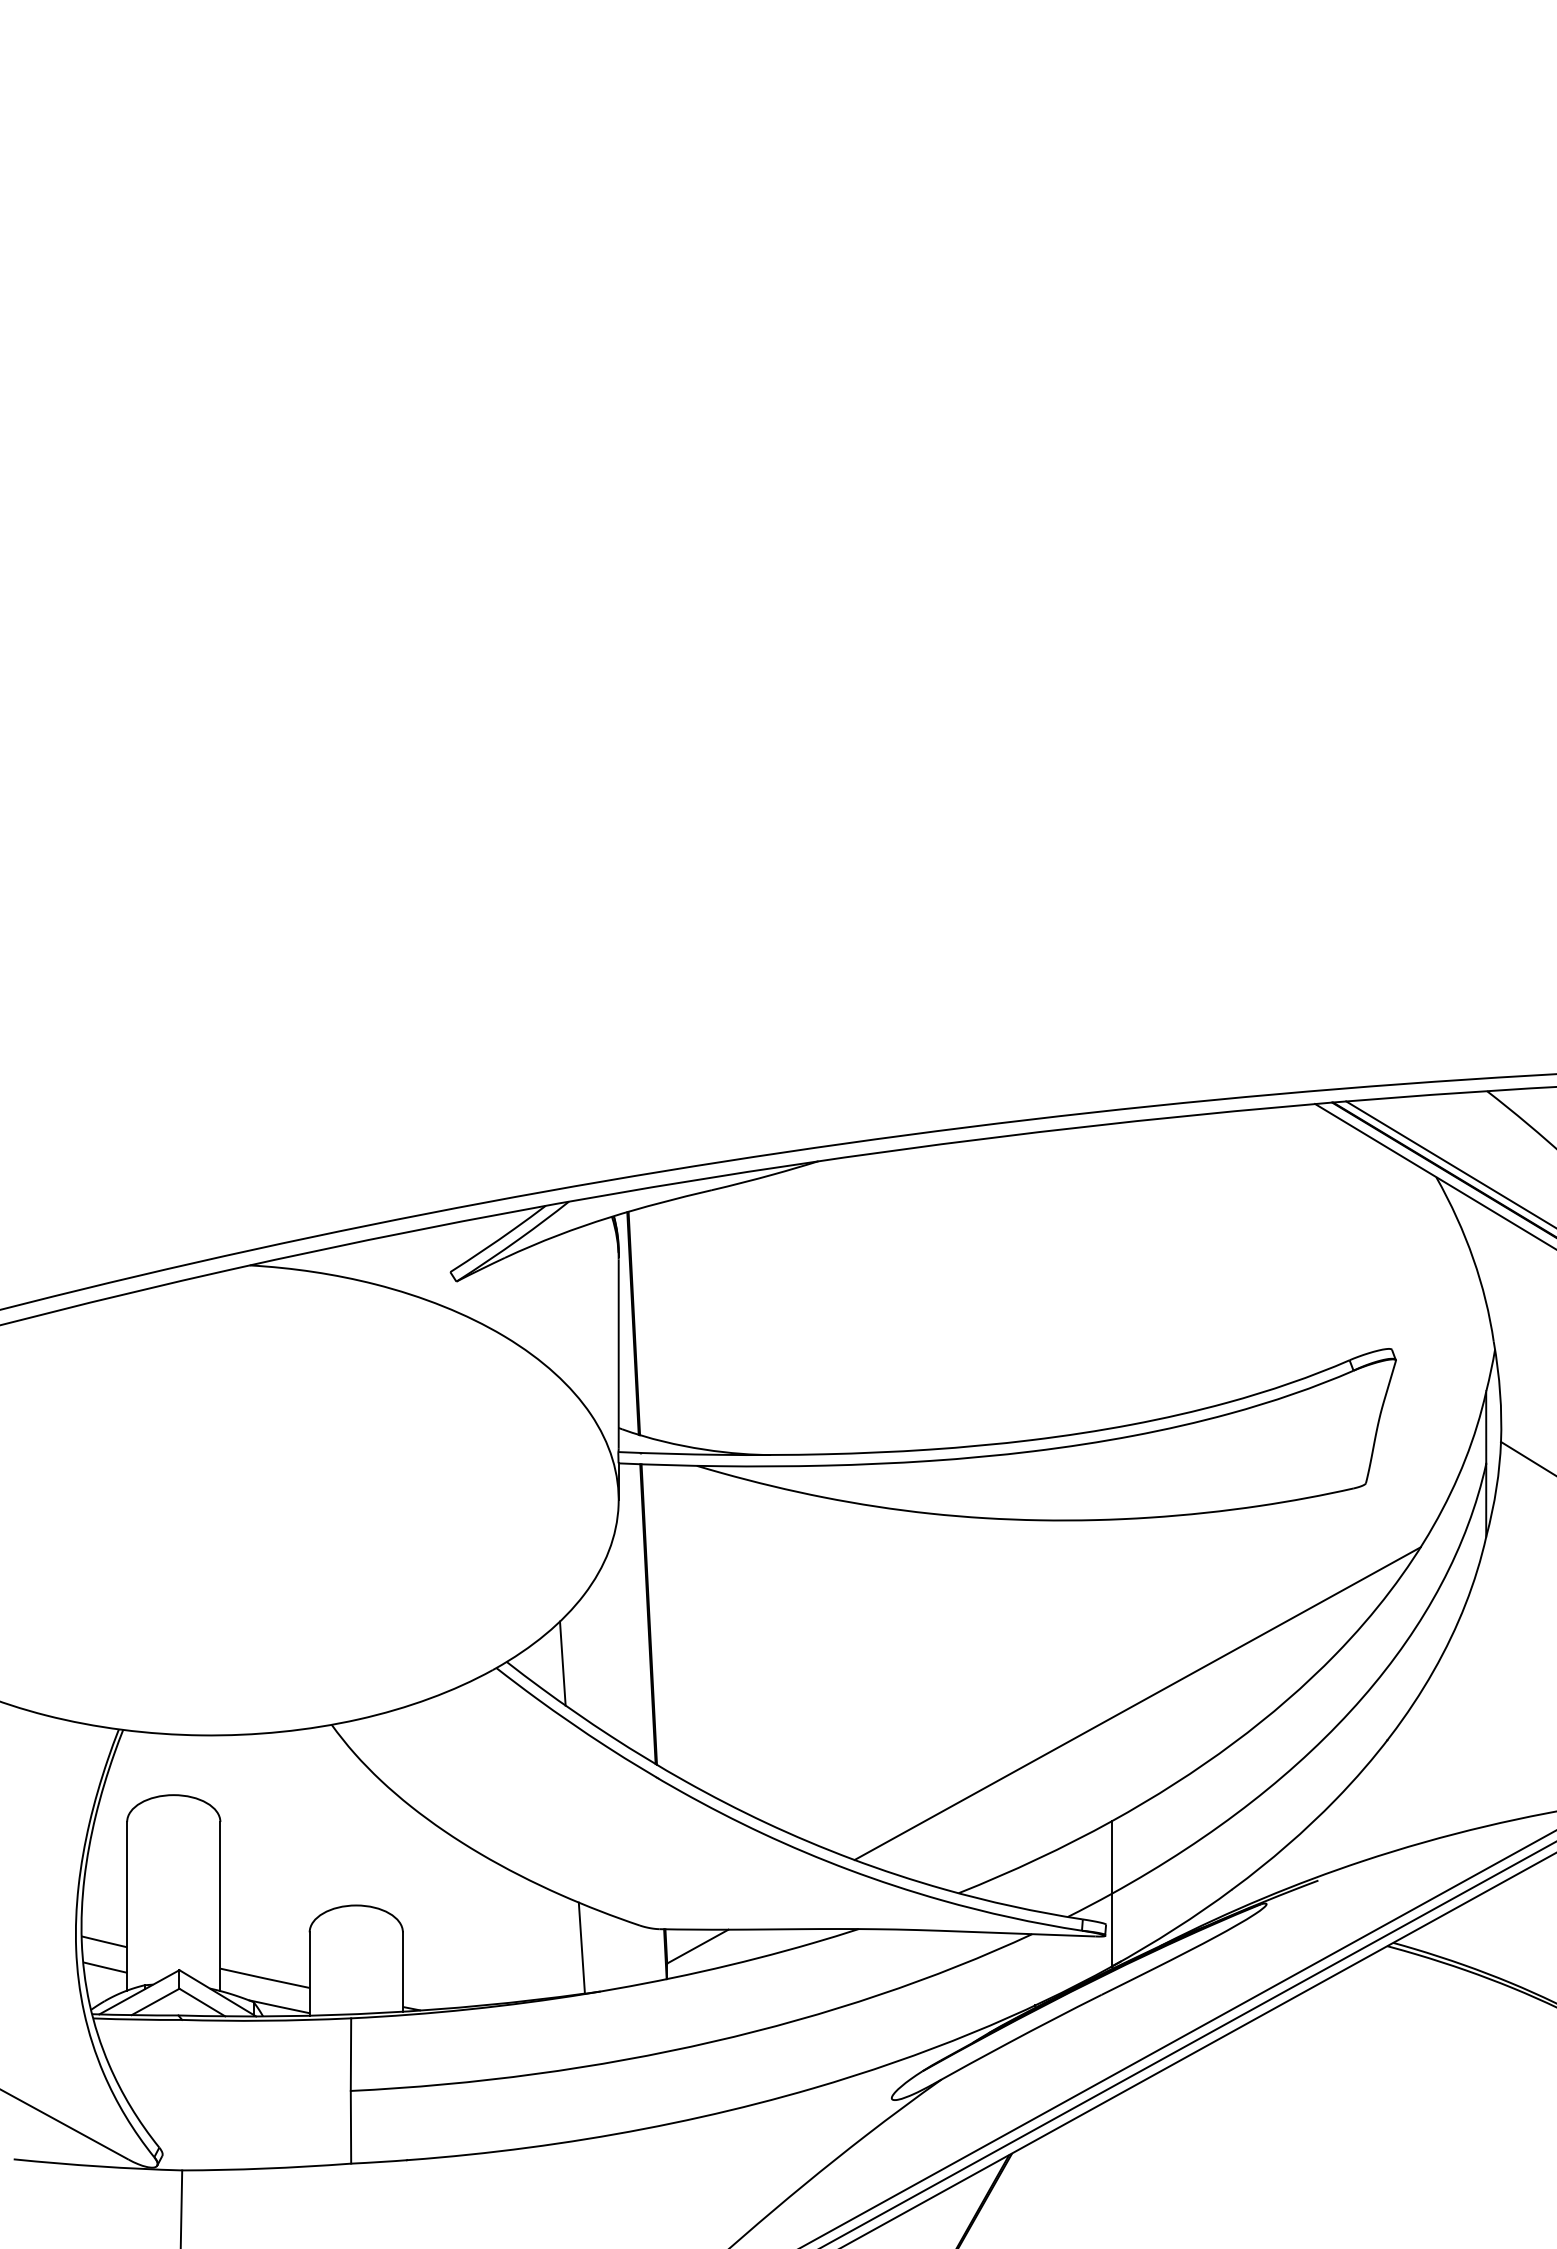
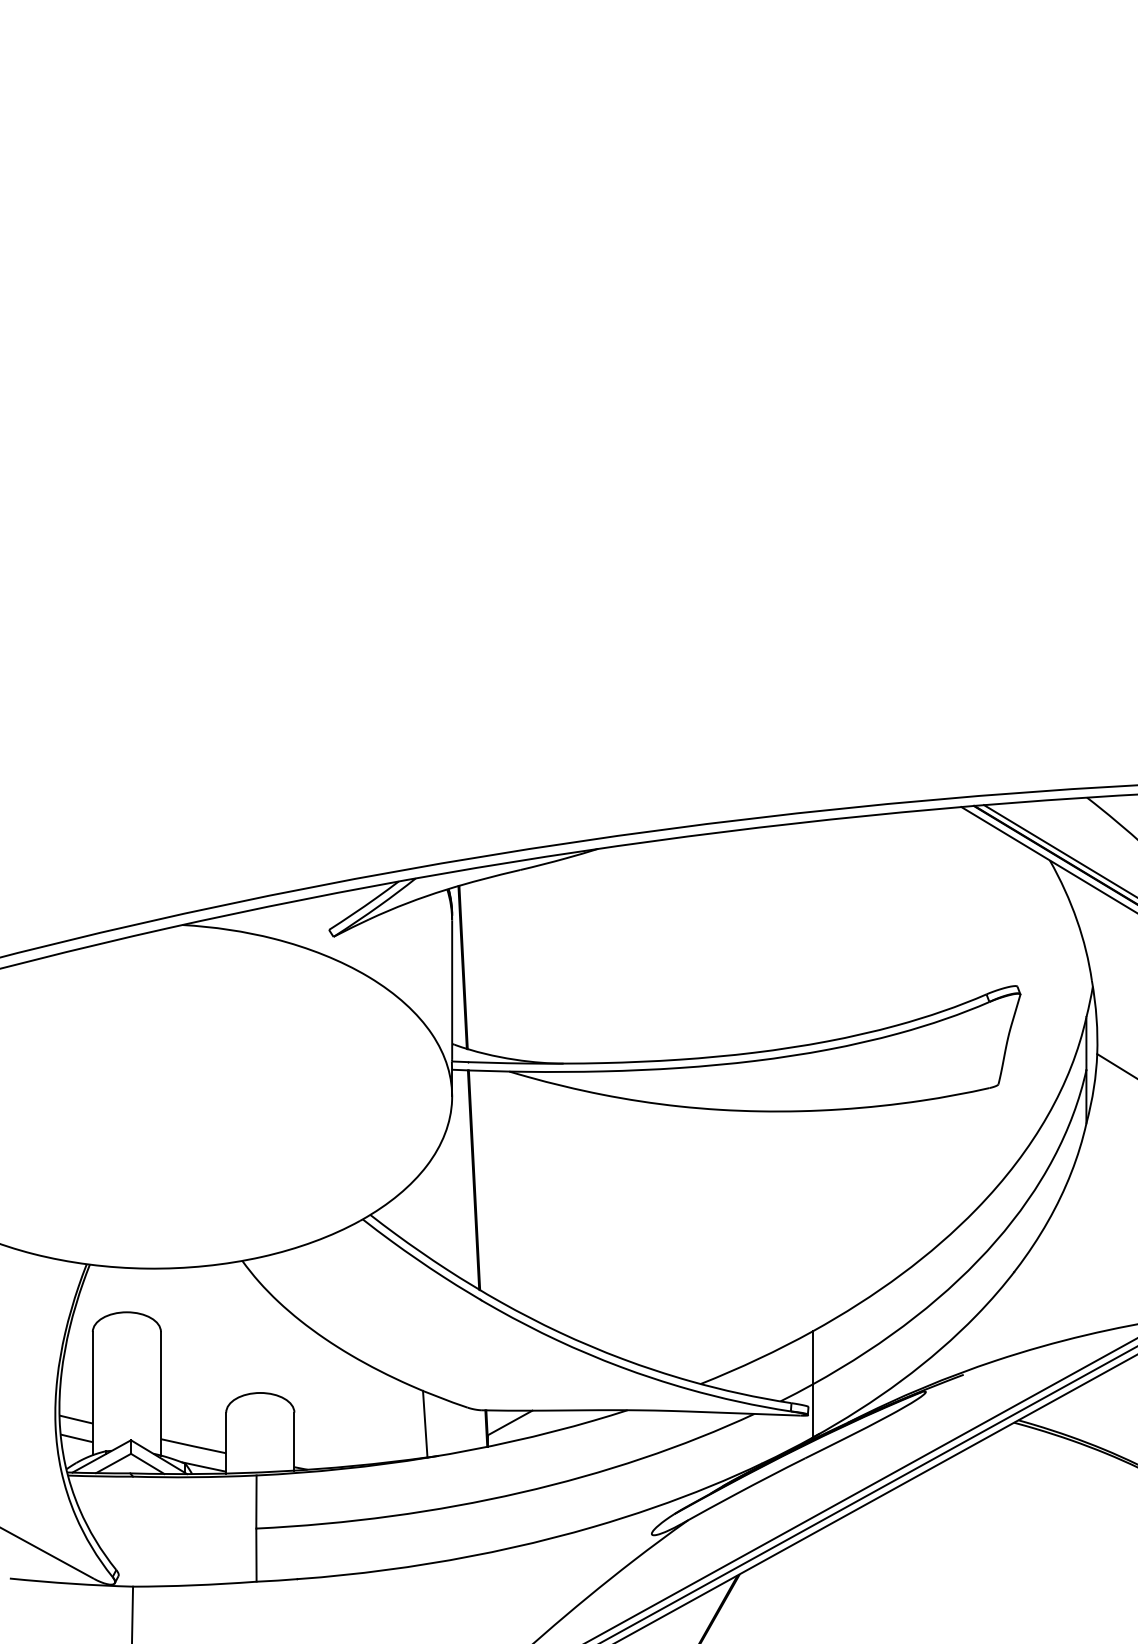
line: (562, 1663) -> (411, 1216), removed
line: (1137, 1703) -> (831, 1245), removed

